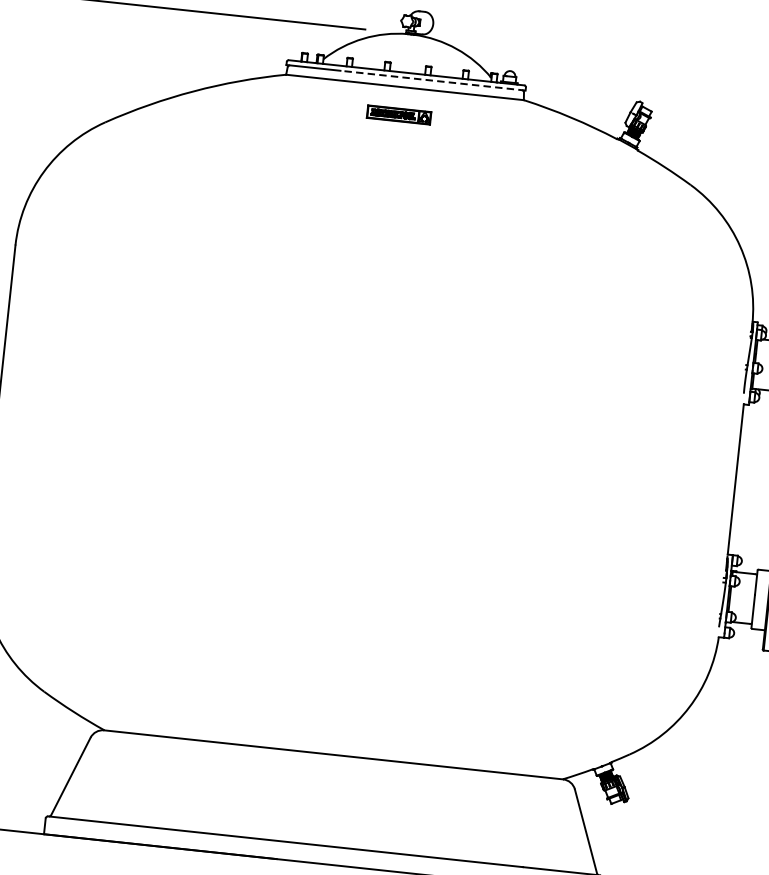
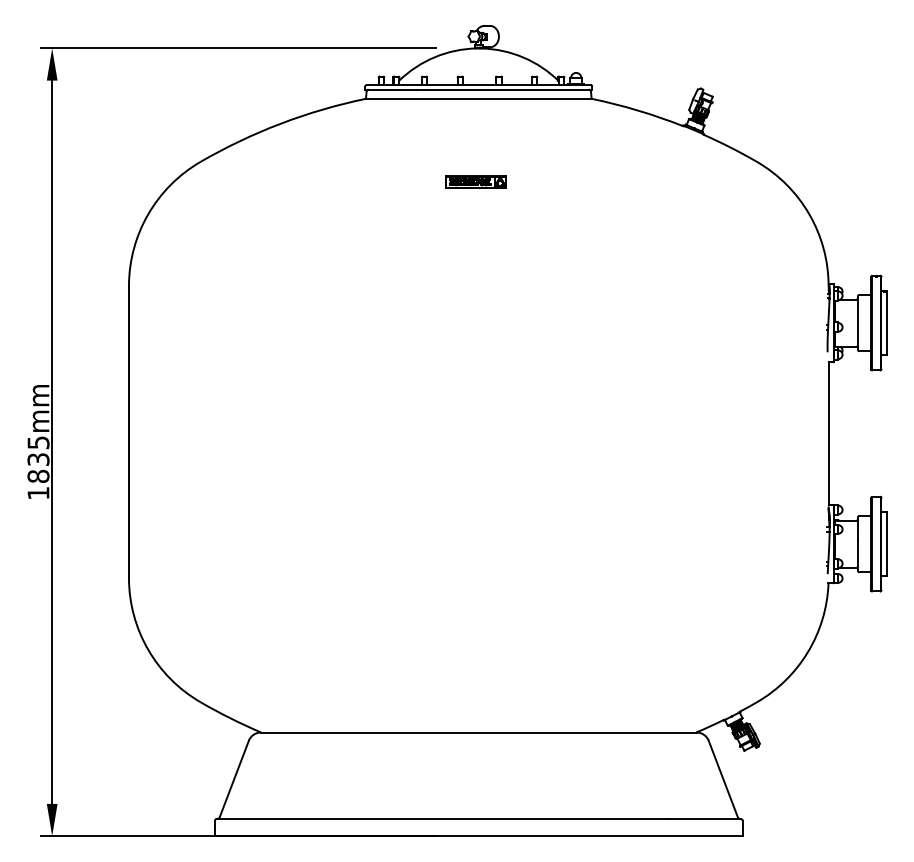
line: (433, 80) -> (504, 89), dashed -> solid
part: (398, 114) -> (475, 181), moved

